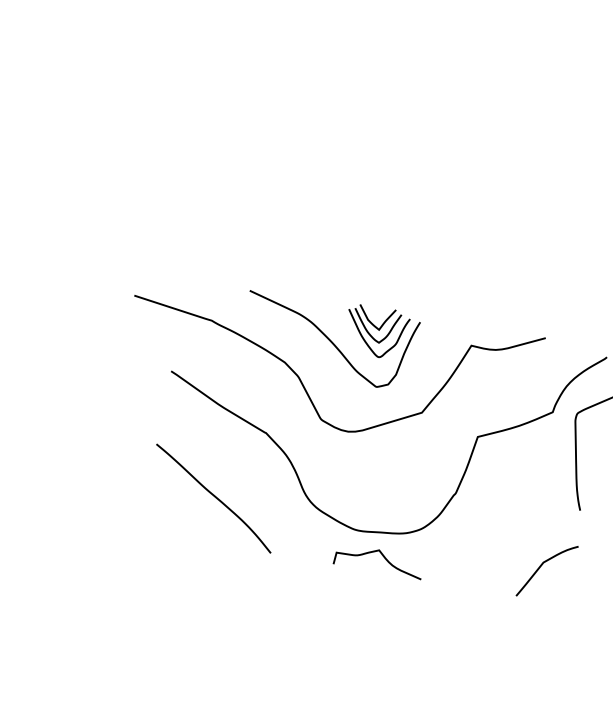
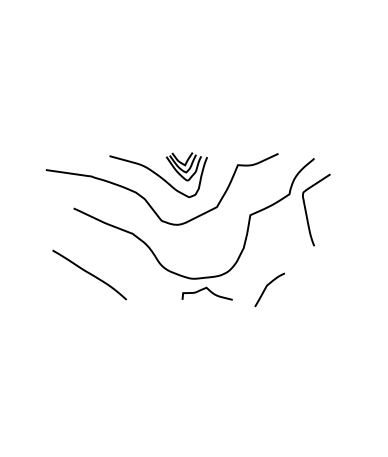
curve: (213, 497) -> (89, 274), moved
curve: (541, 567) -> (266, 288), moved

